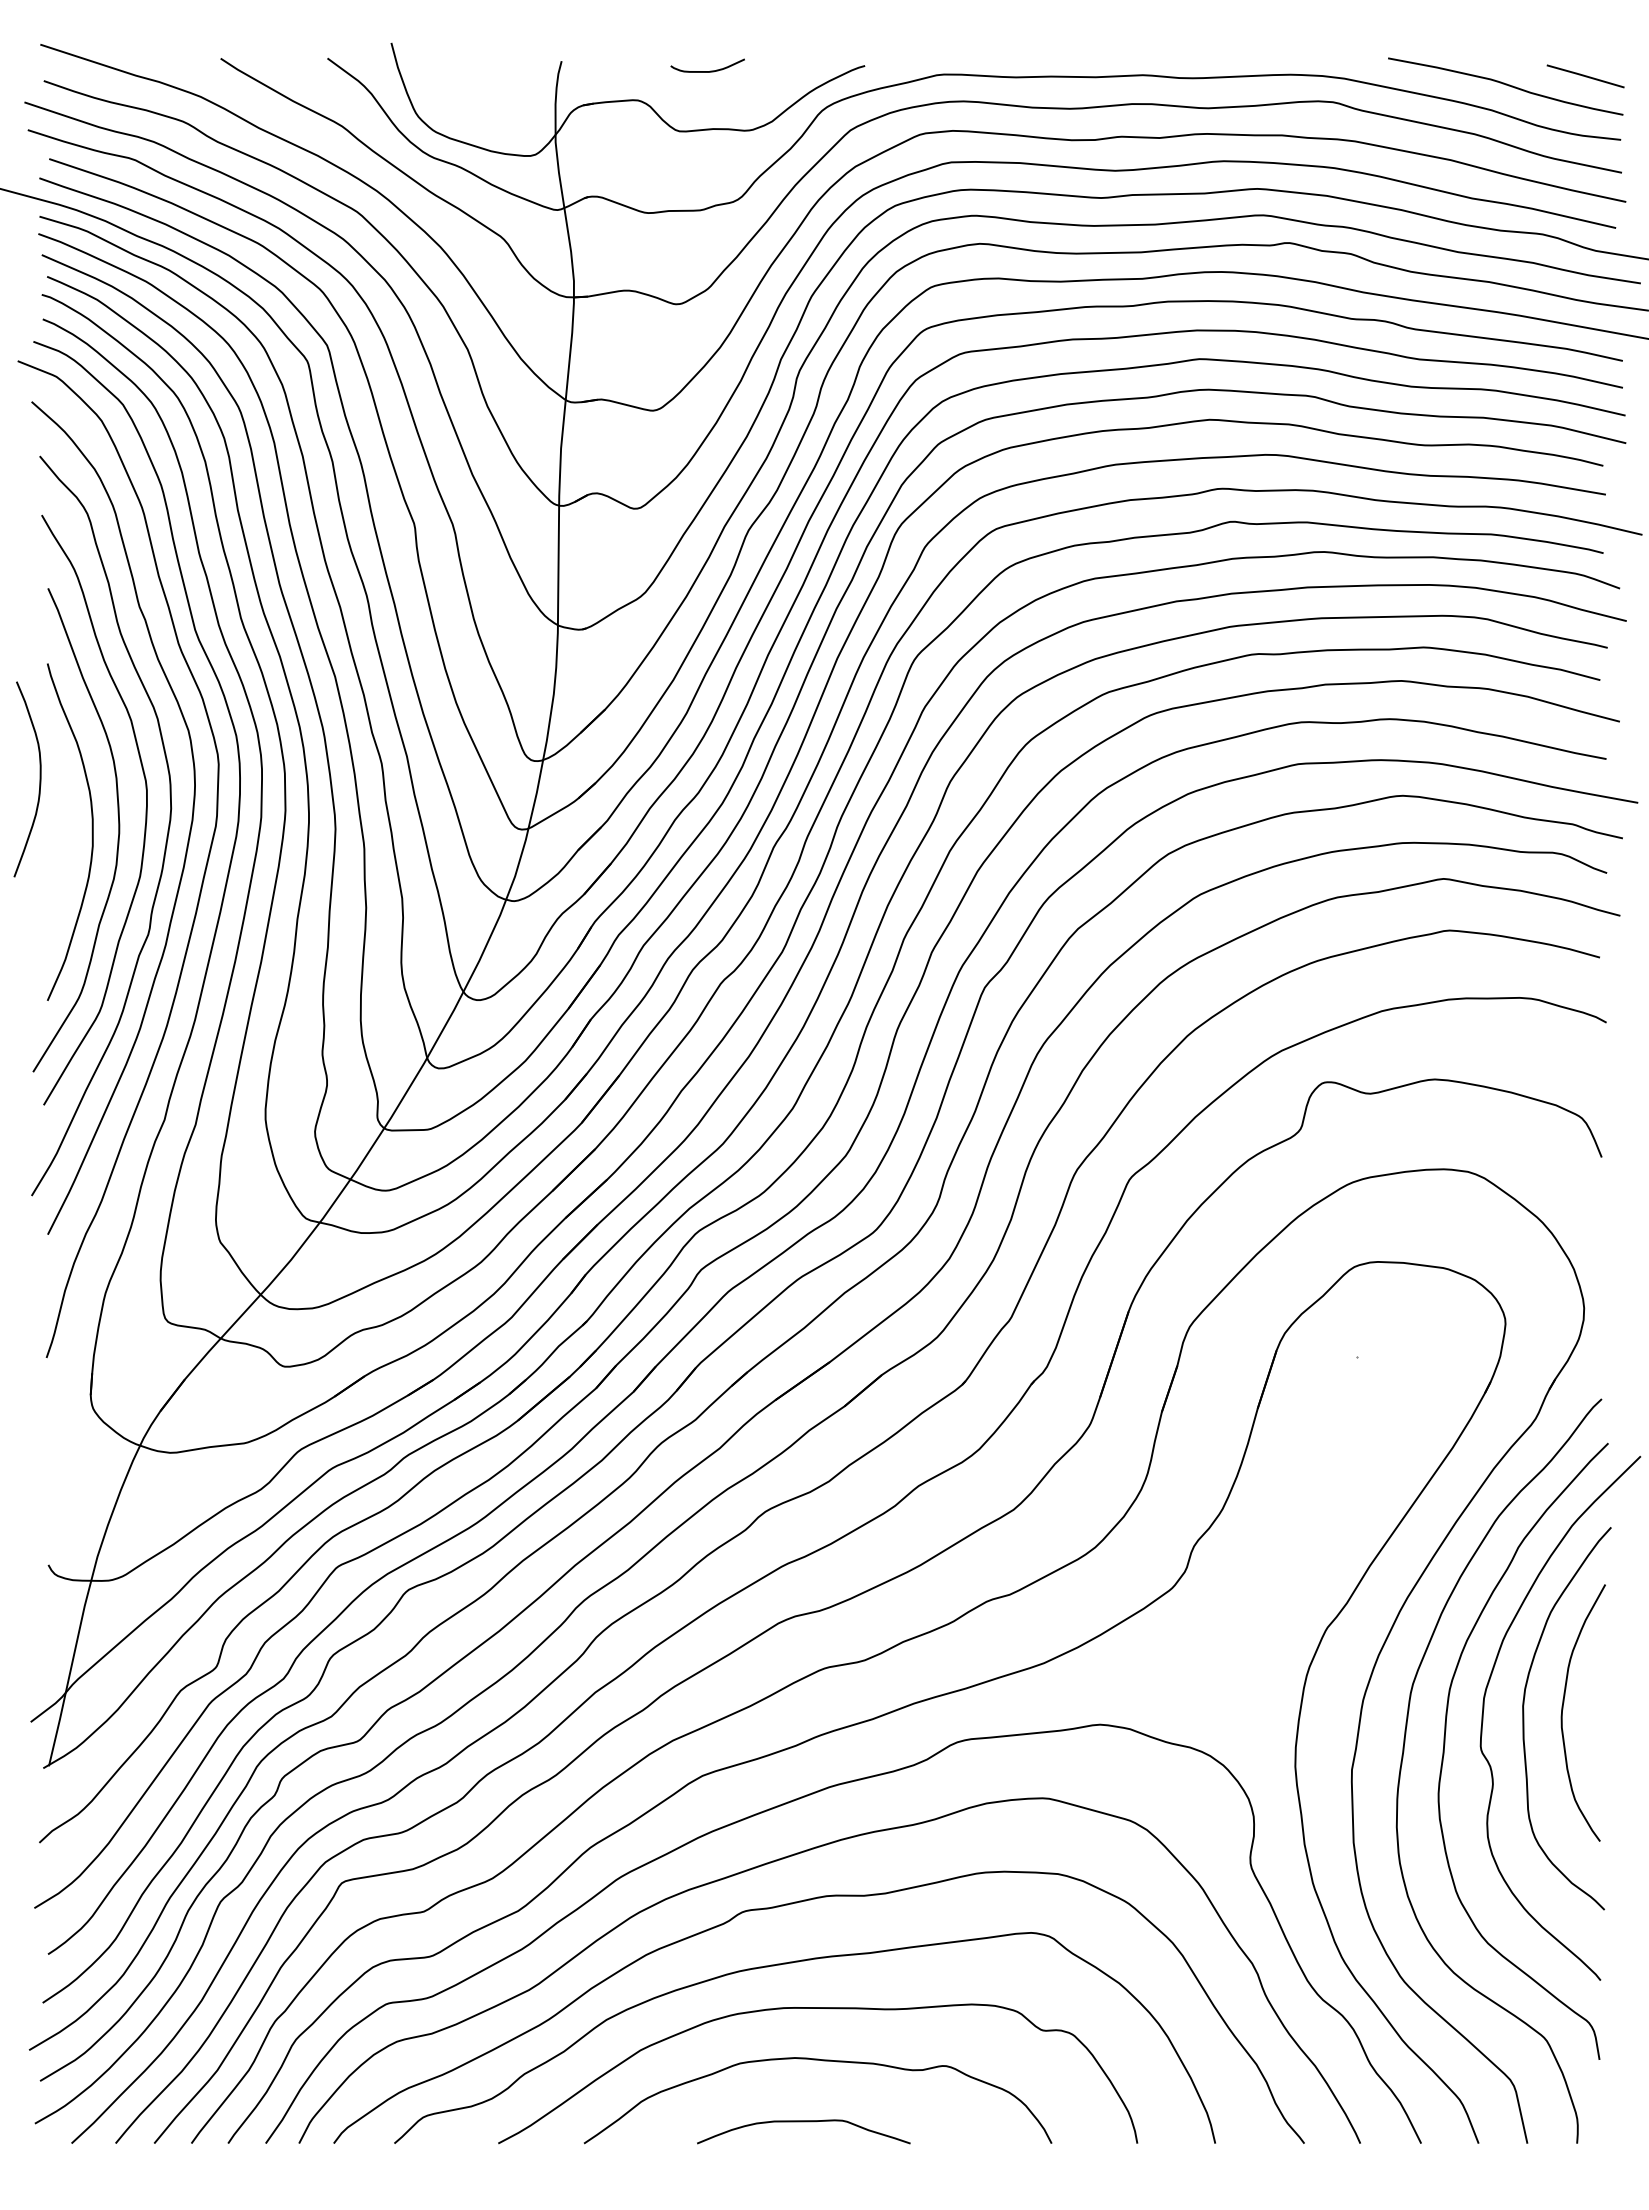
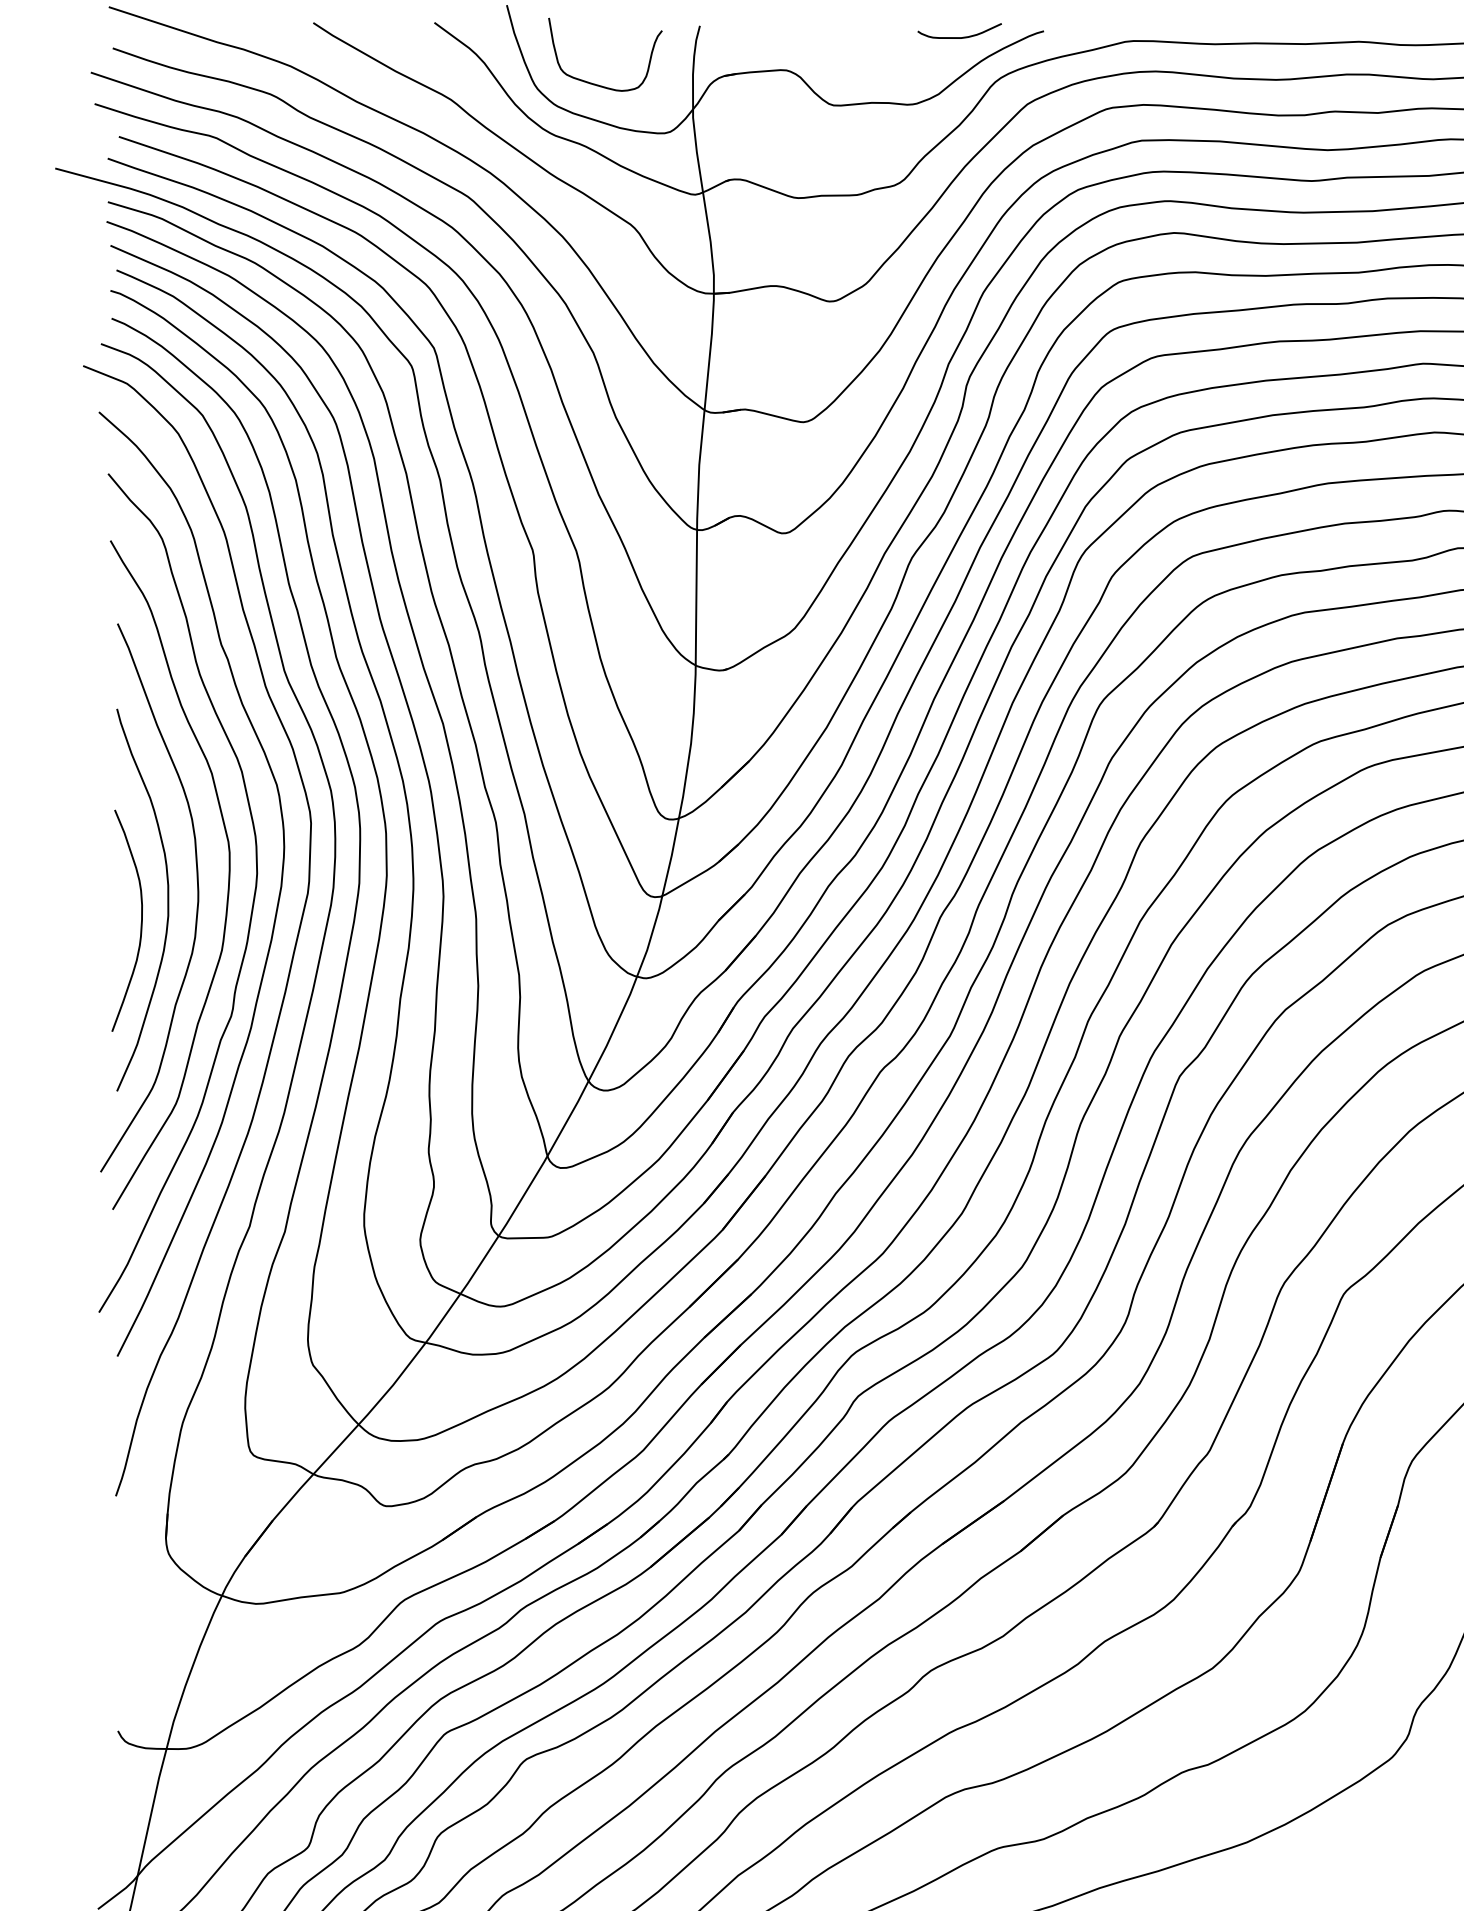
curve: (710, 70) -> (962, 36), moved
curve: (471, 112) -> (597, 84), added
curve: (39, 779) -> (140, 920), moved

